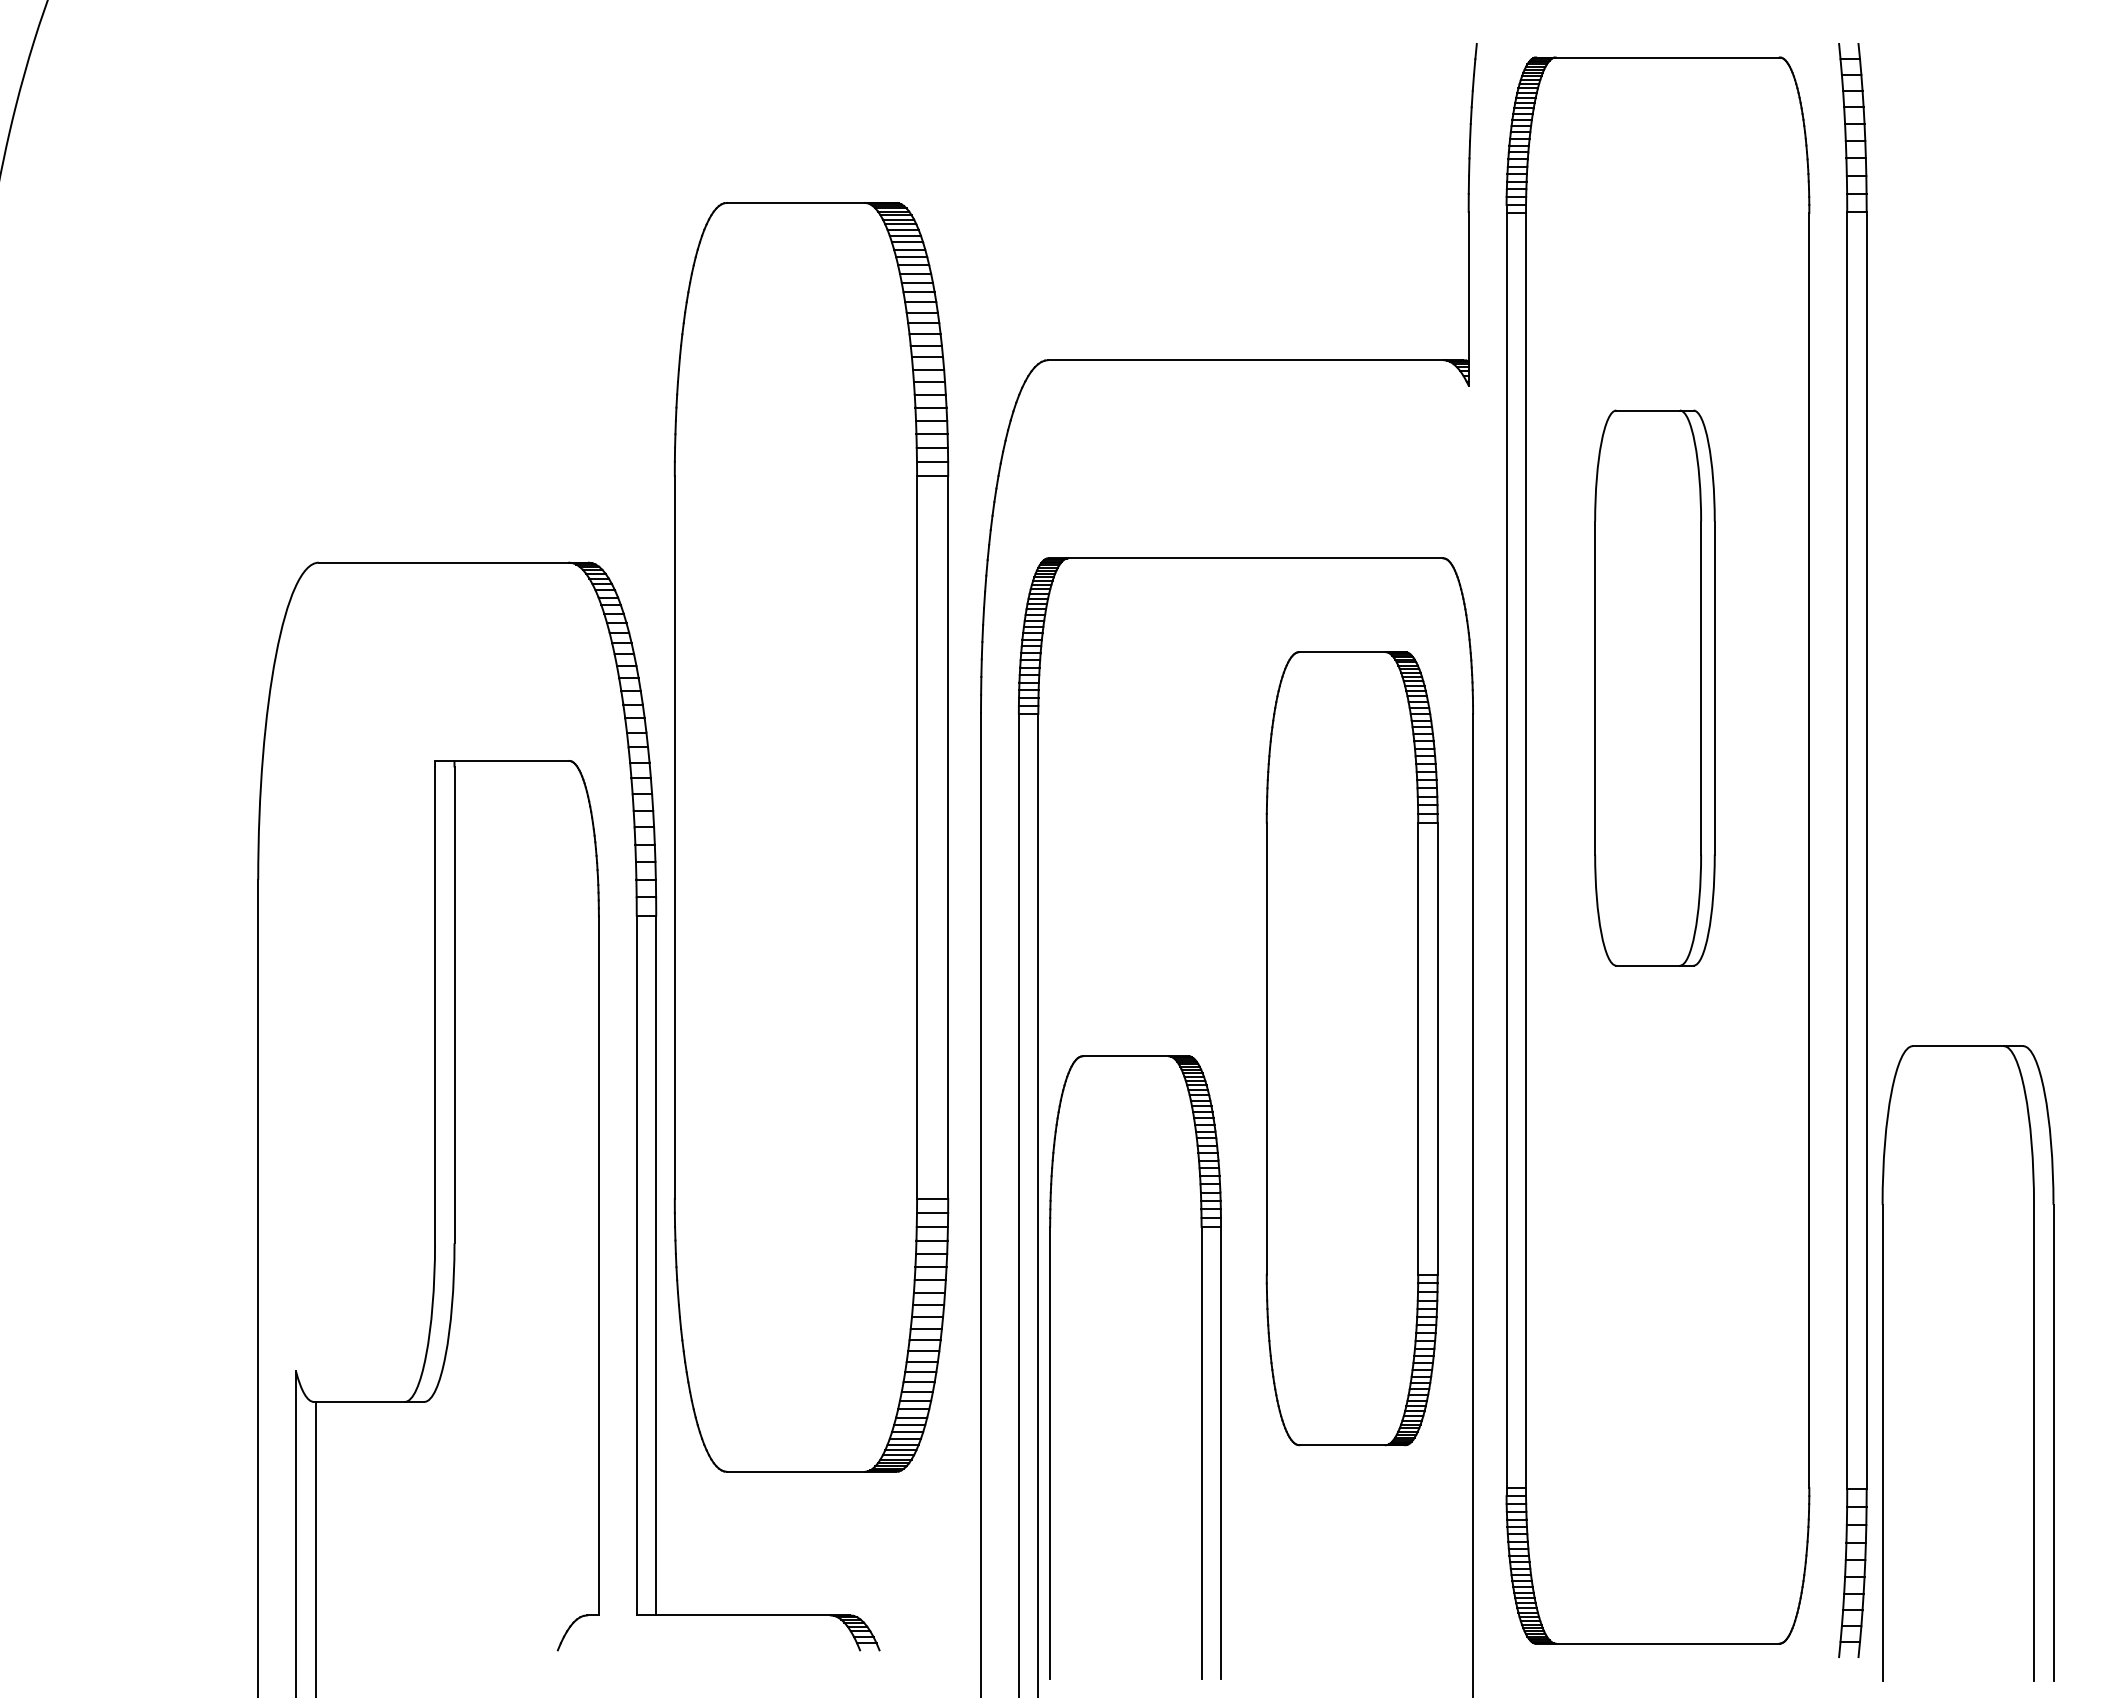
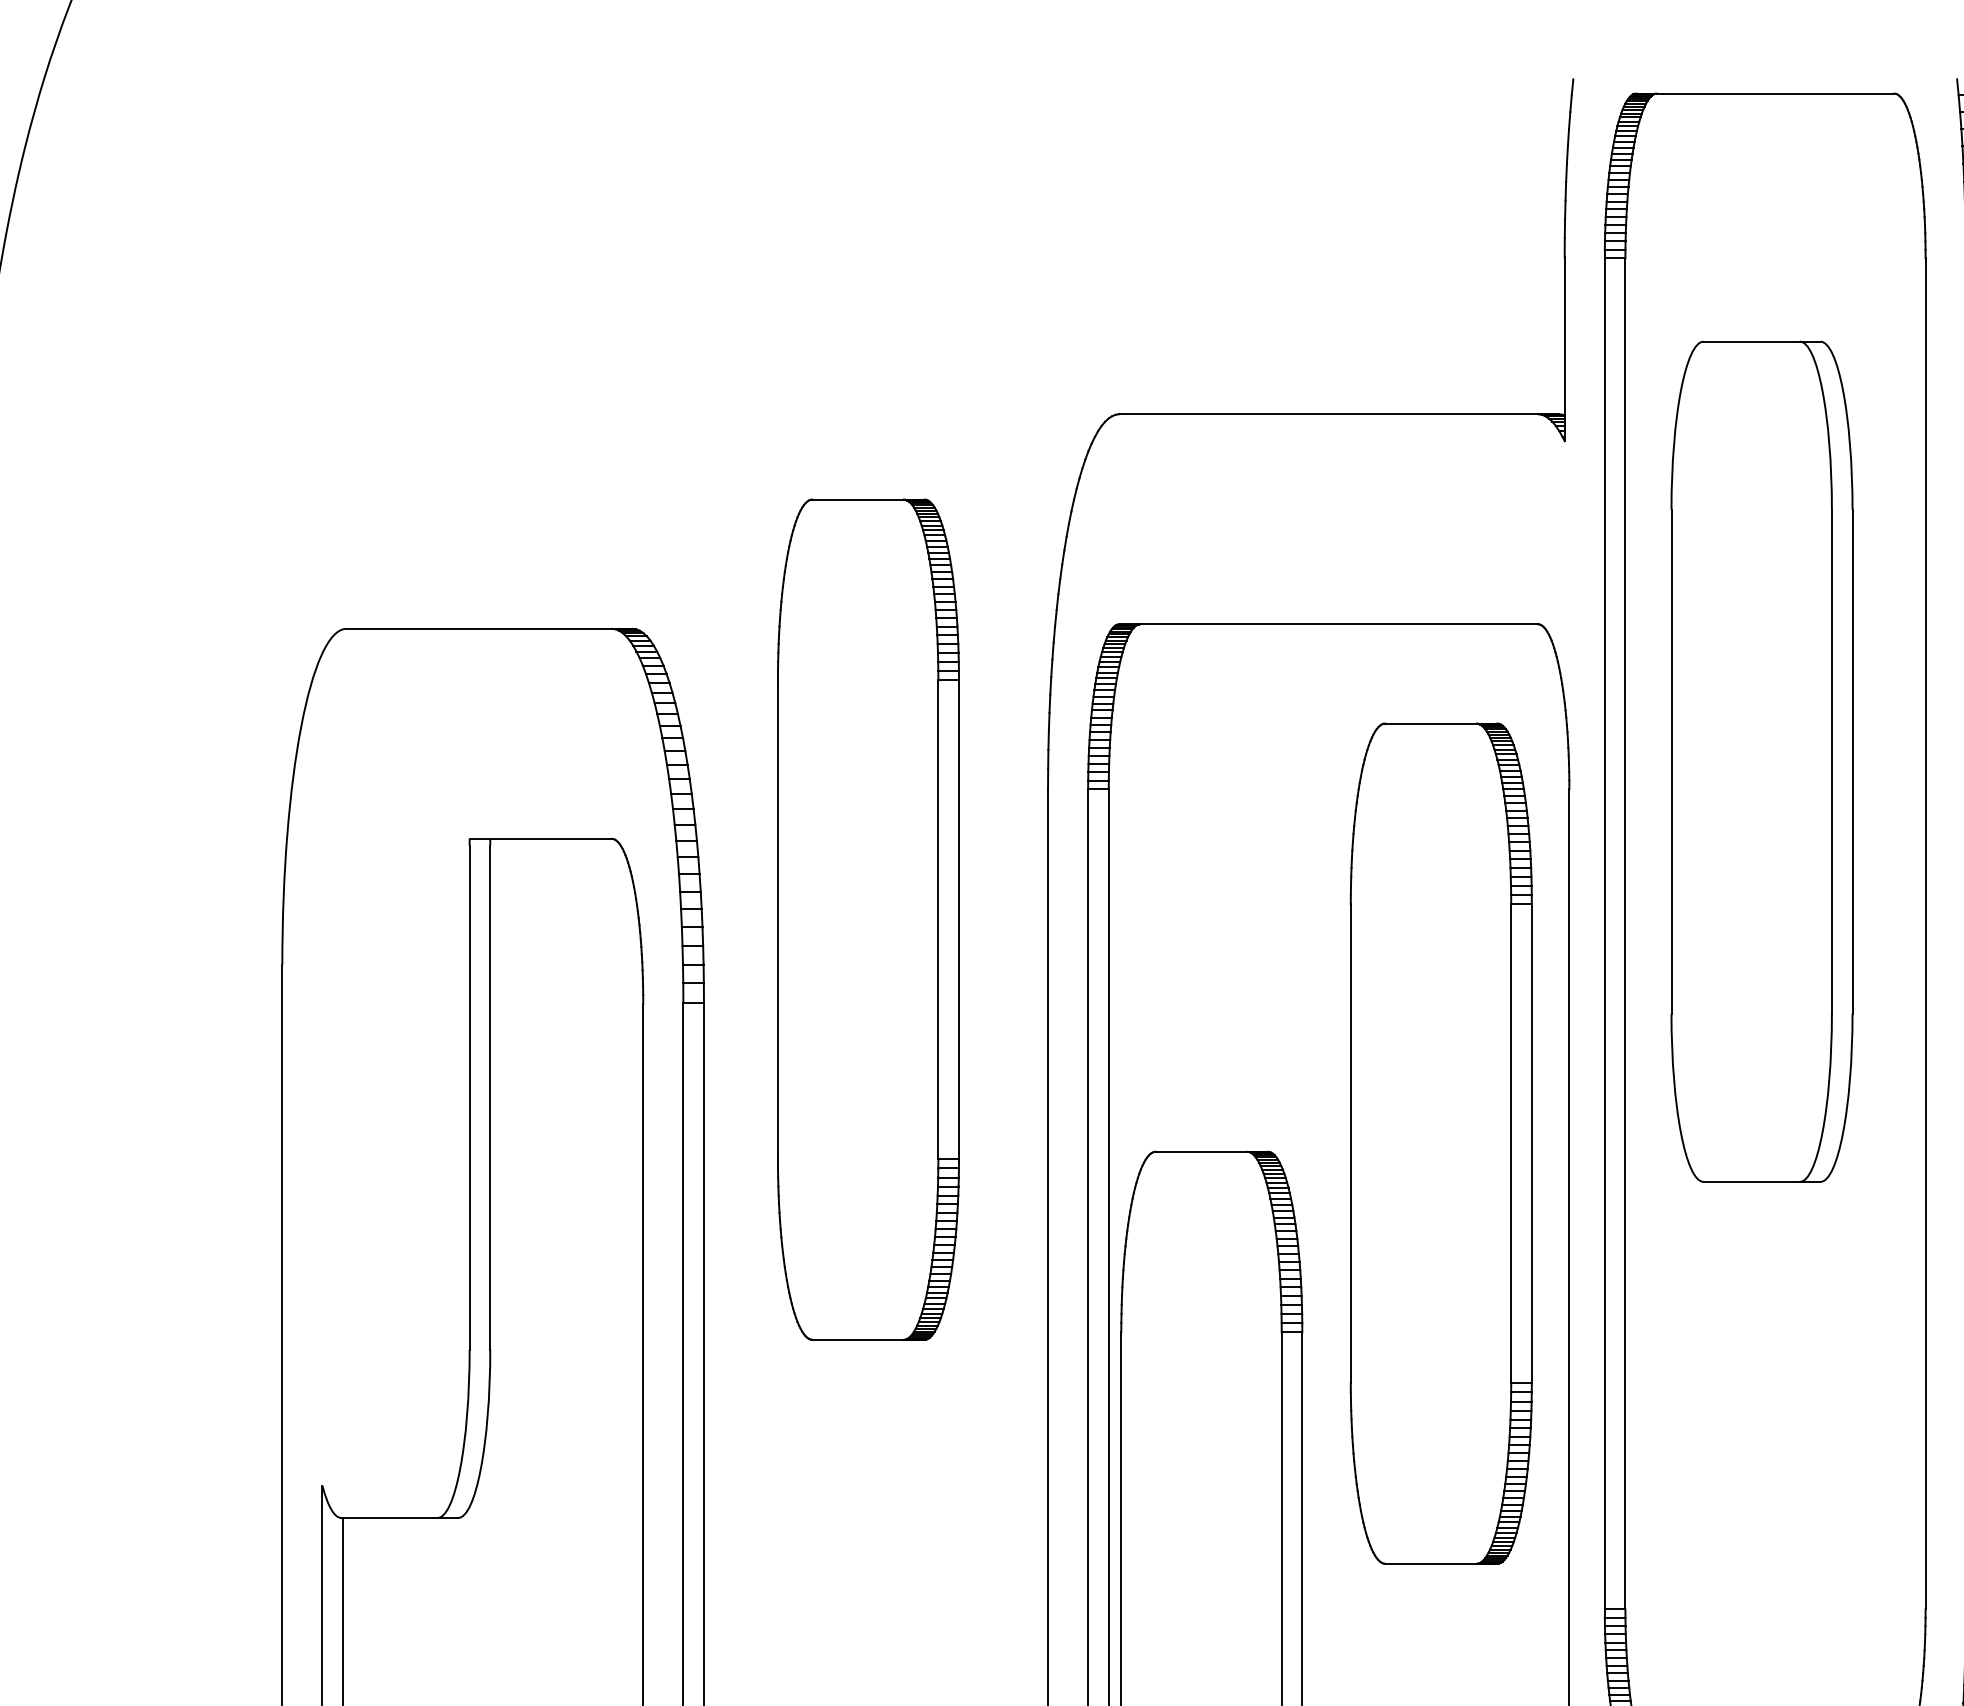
part: (1654, 687) -> (1761, 761), size x1.43
part: (811, 836) -> (868, 918), size x0.62

